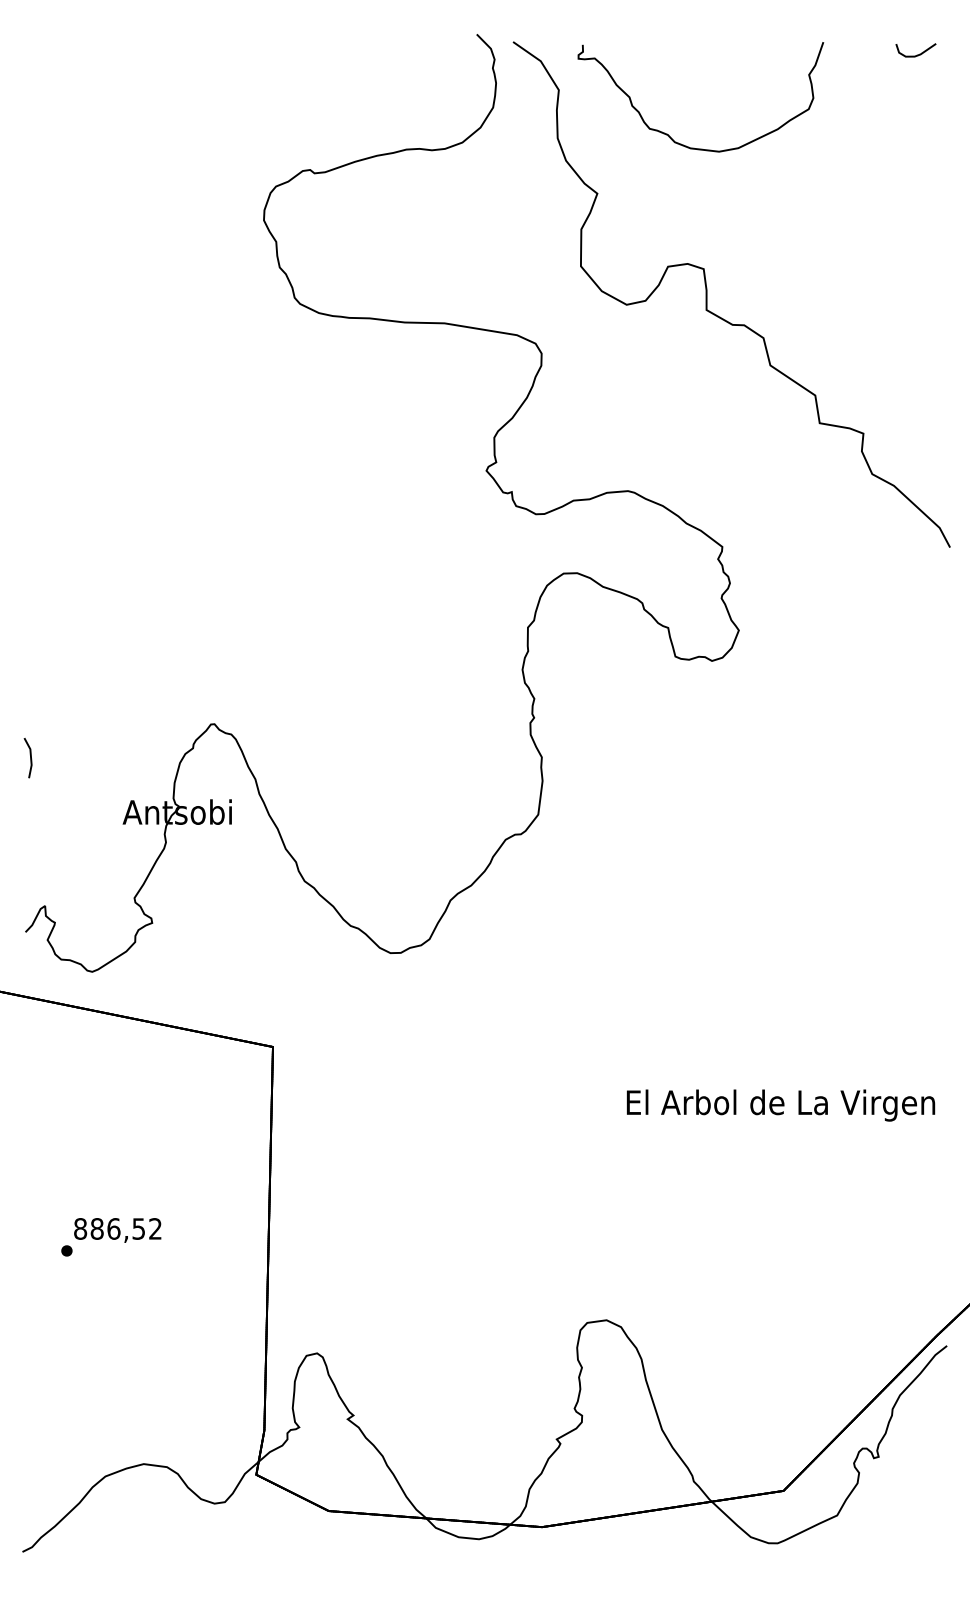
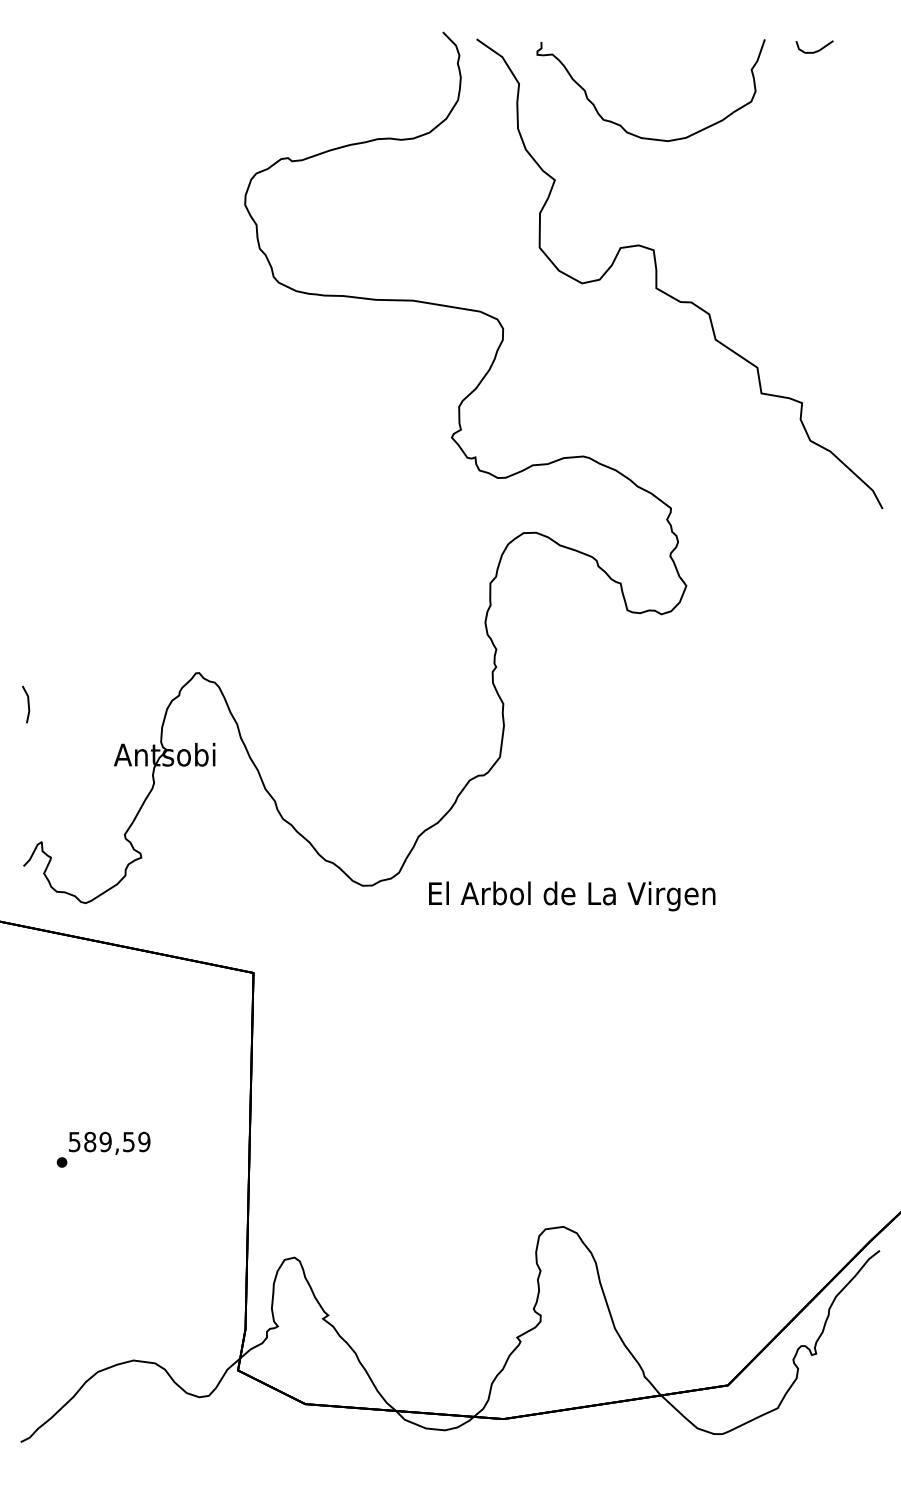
curve: (917, 54) -> (816, 50), moved
text: (781, 1105) -> (572, 896), moved
text: (117, 1228) -> (109, 1141), 886,52 -> 589,59

